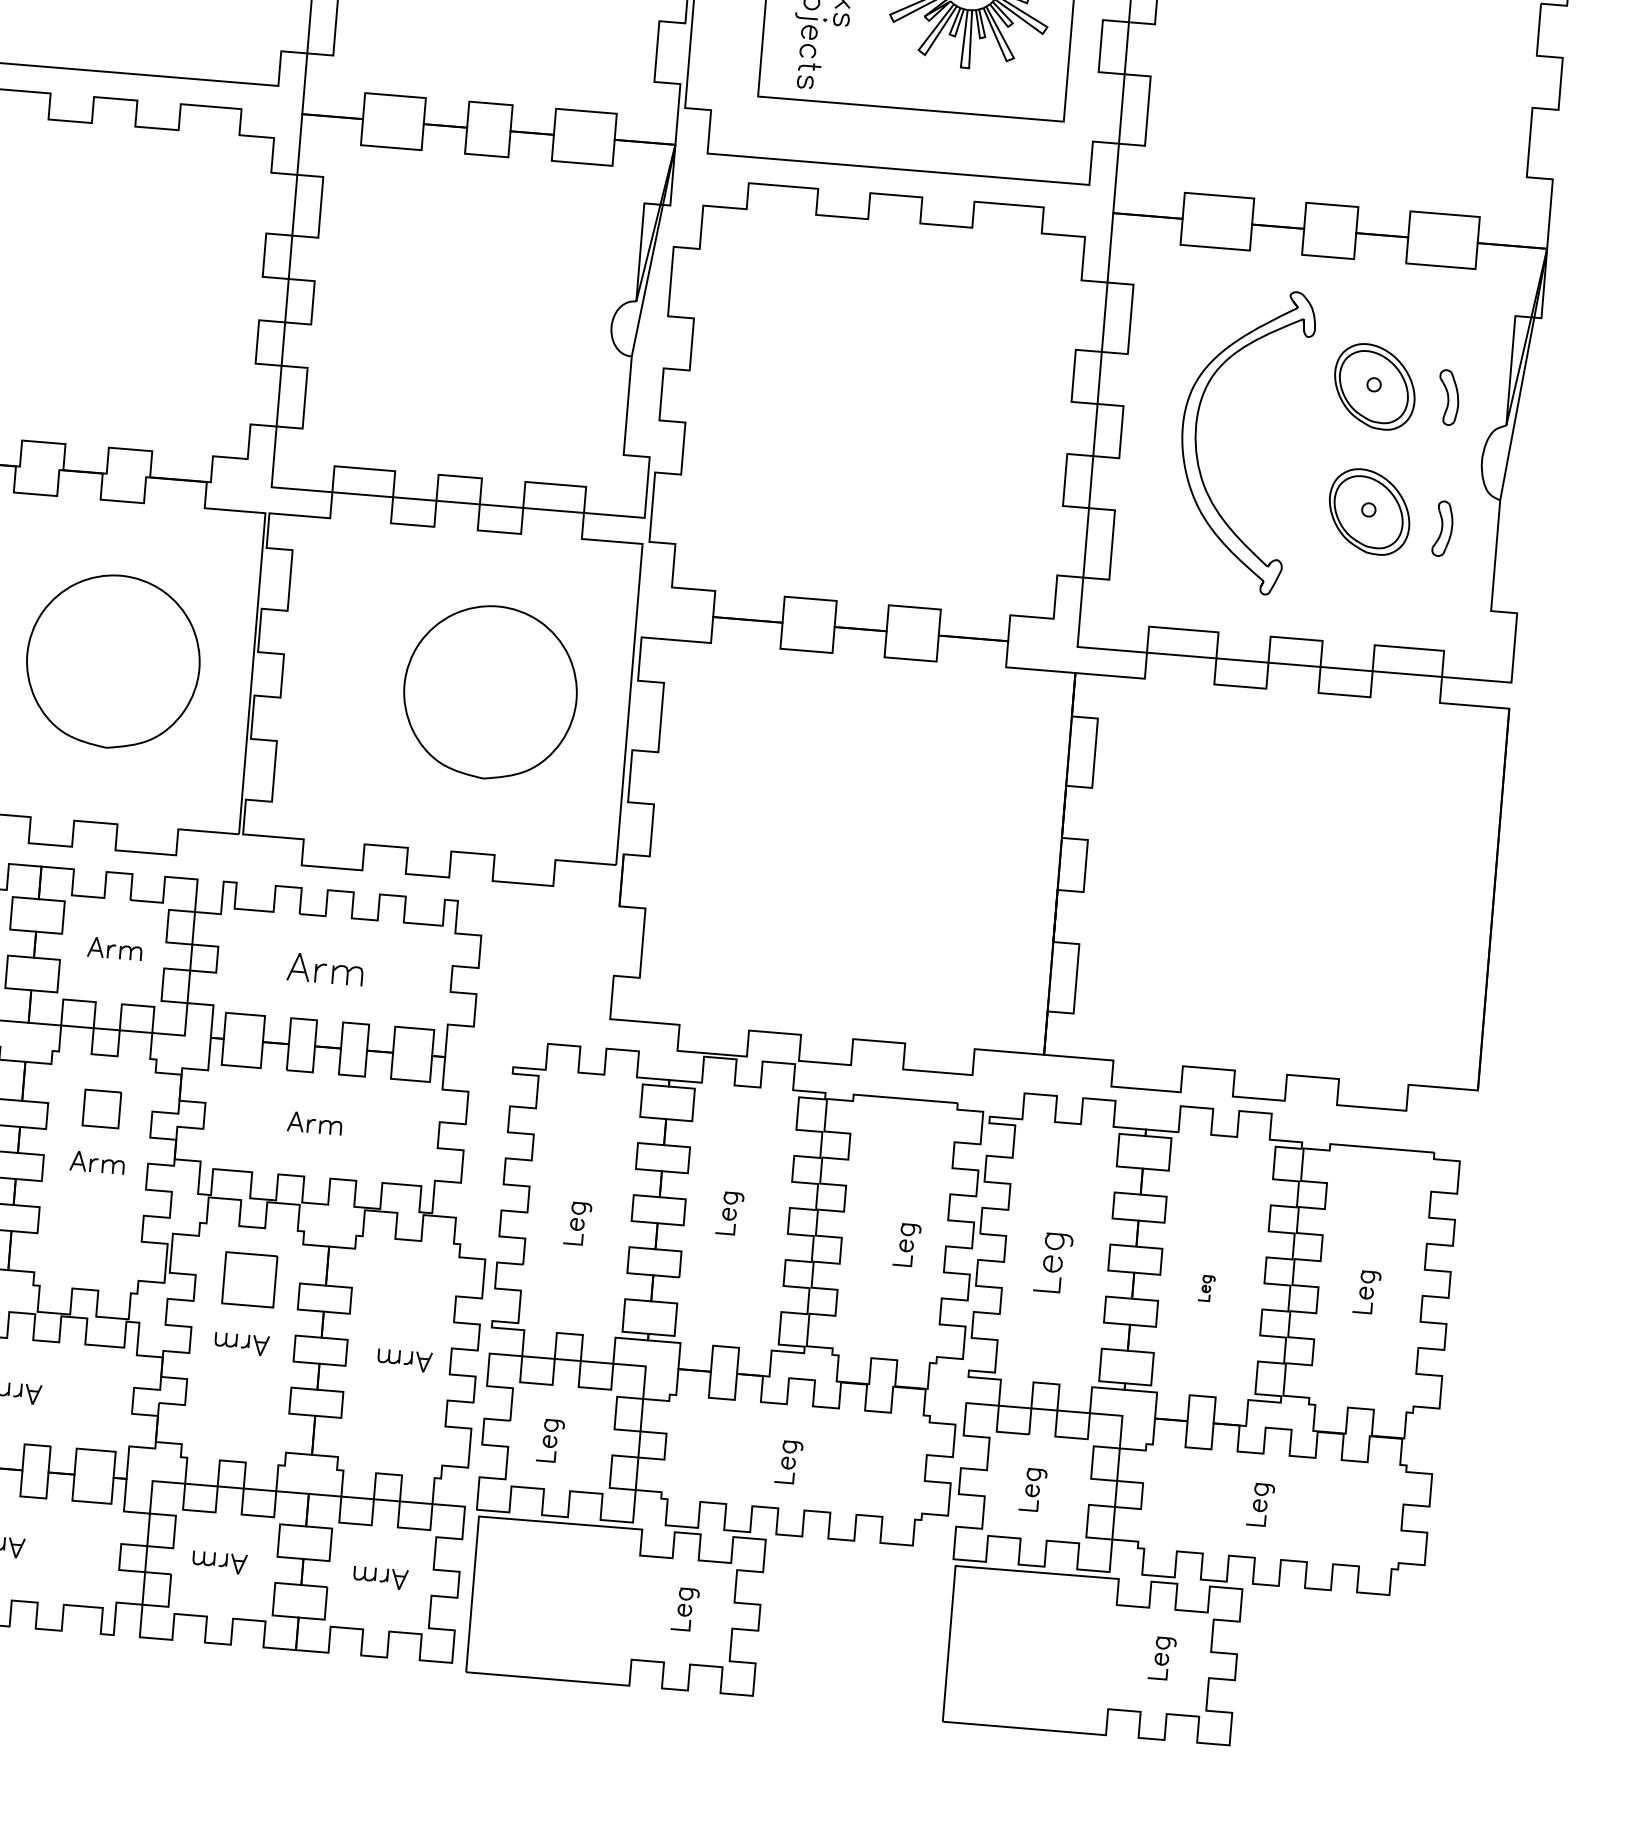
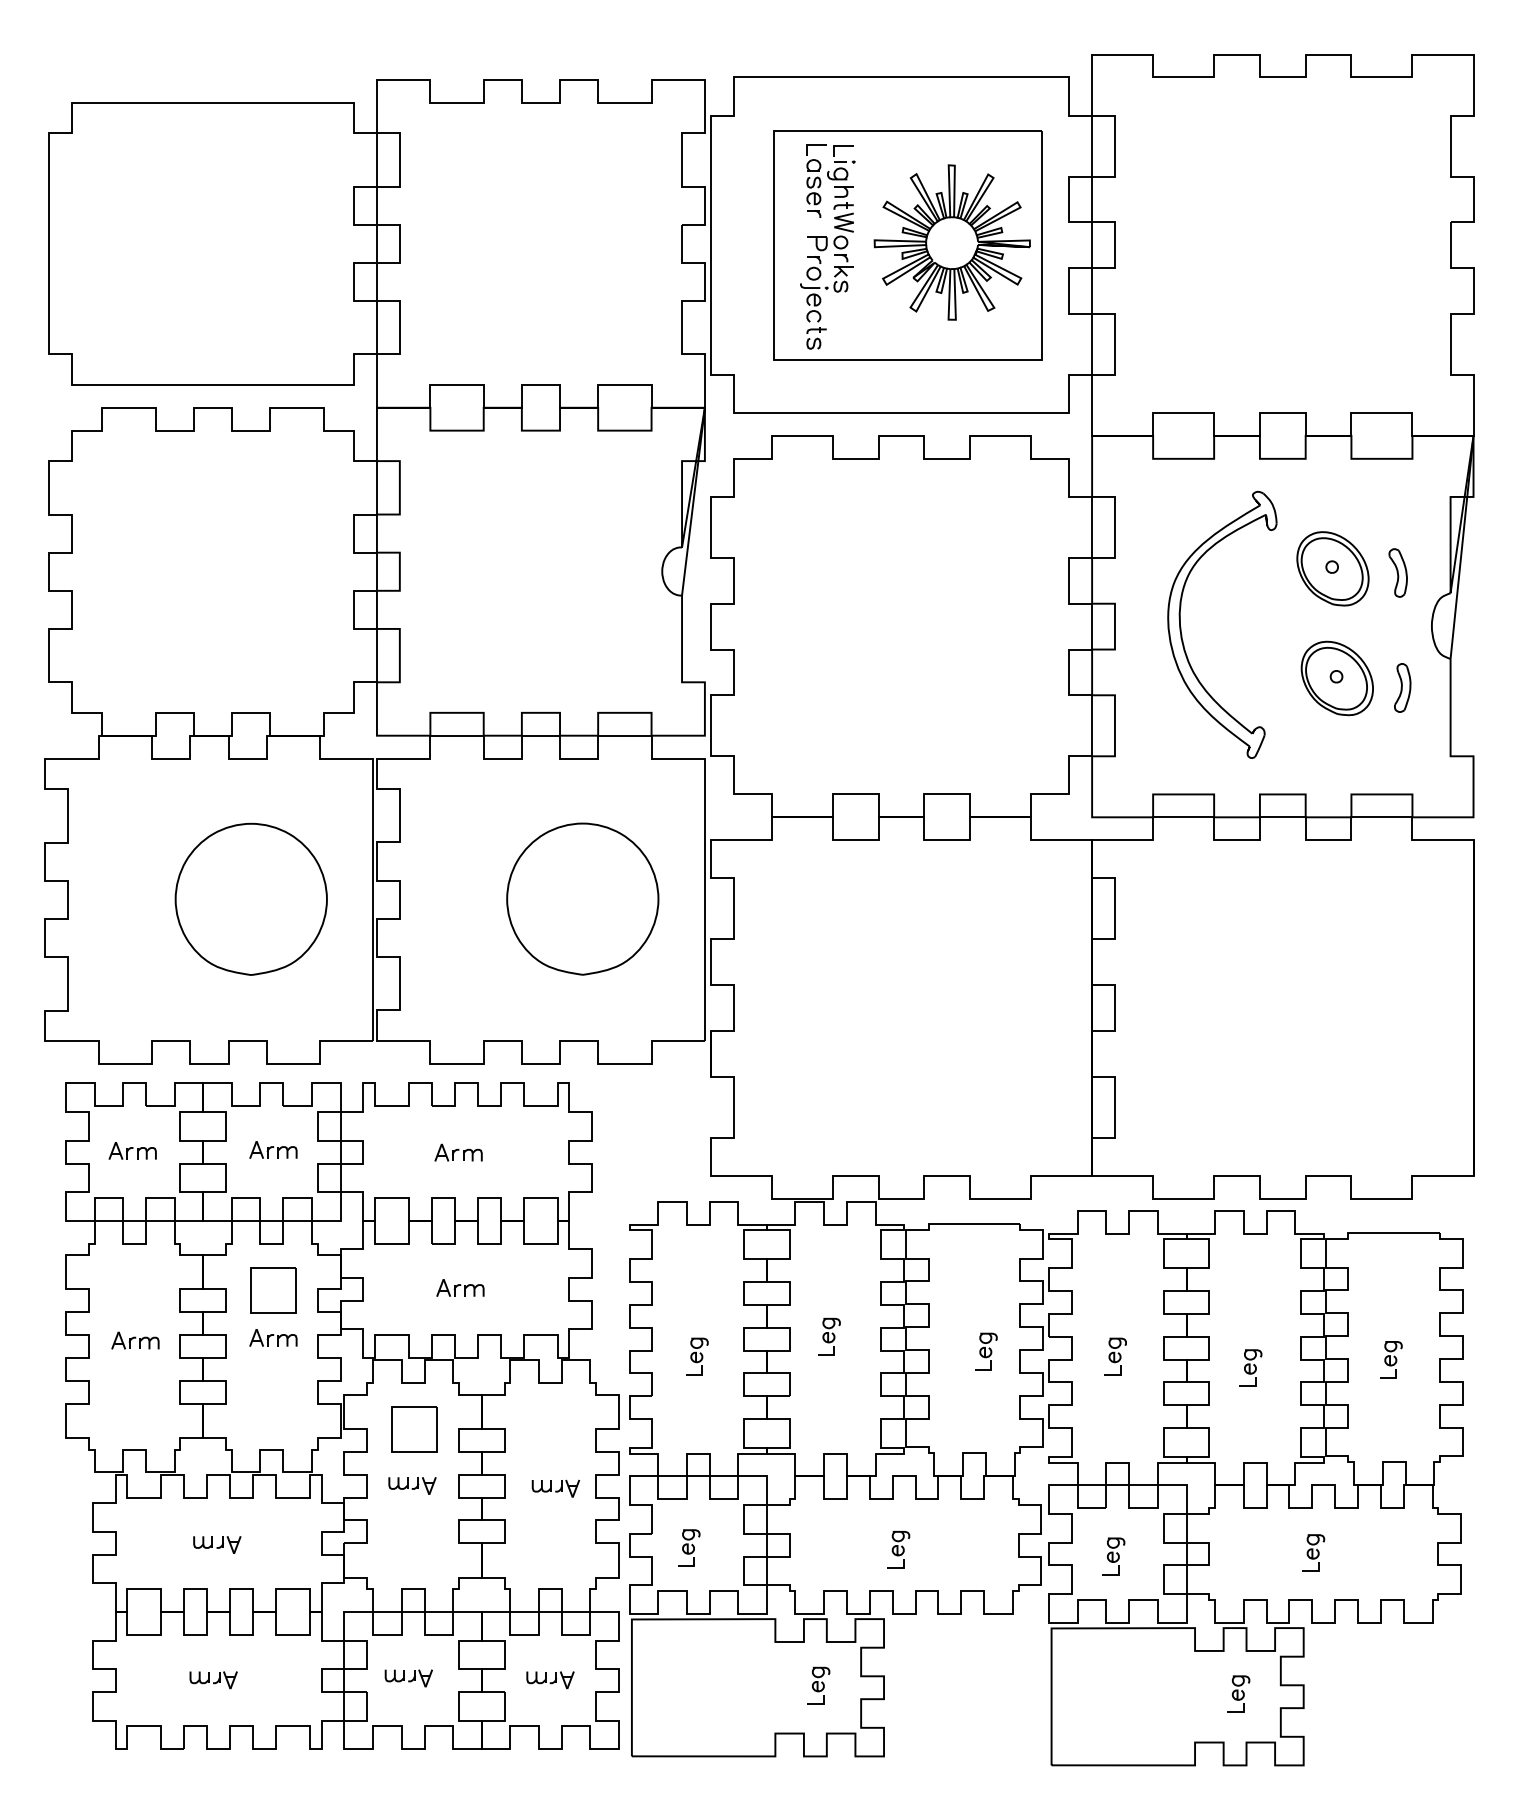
part: (325, 969) -> (458, 1152), size x0.71
part: (102, 1108) -> (273, 1290), size x1.43
part: (1053, 1262) -> (1115, 1356), size x0.71
part: (1206, 1287) -> (1250, 1367), size x1.67

